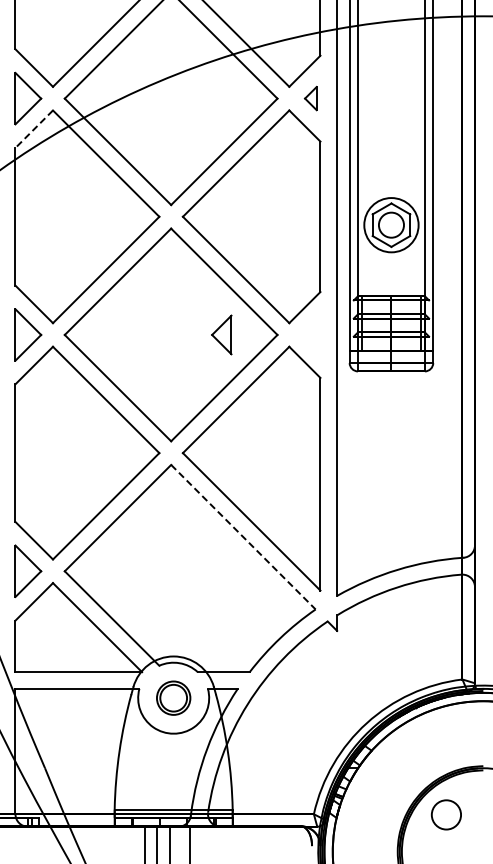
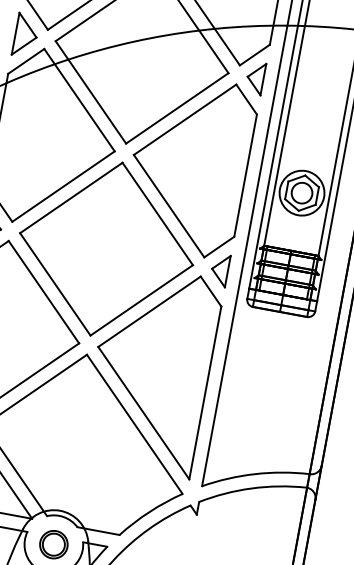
part: (310, 98) -> (255, 78), size x1.67
line: (34, 129) -> (26, 61), dashed -> solid
part: (221, 334) -> (219, 269), moved
line: (243, 537) -> (134, 424), dashed -> solid

